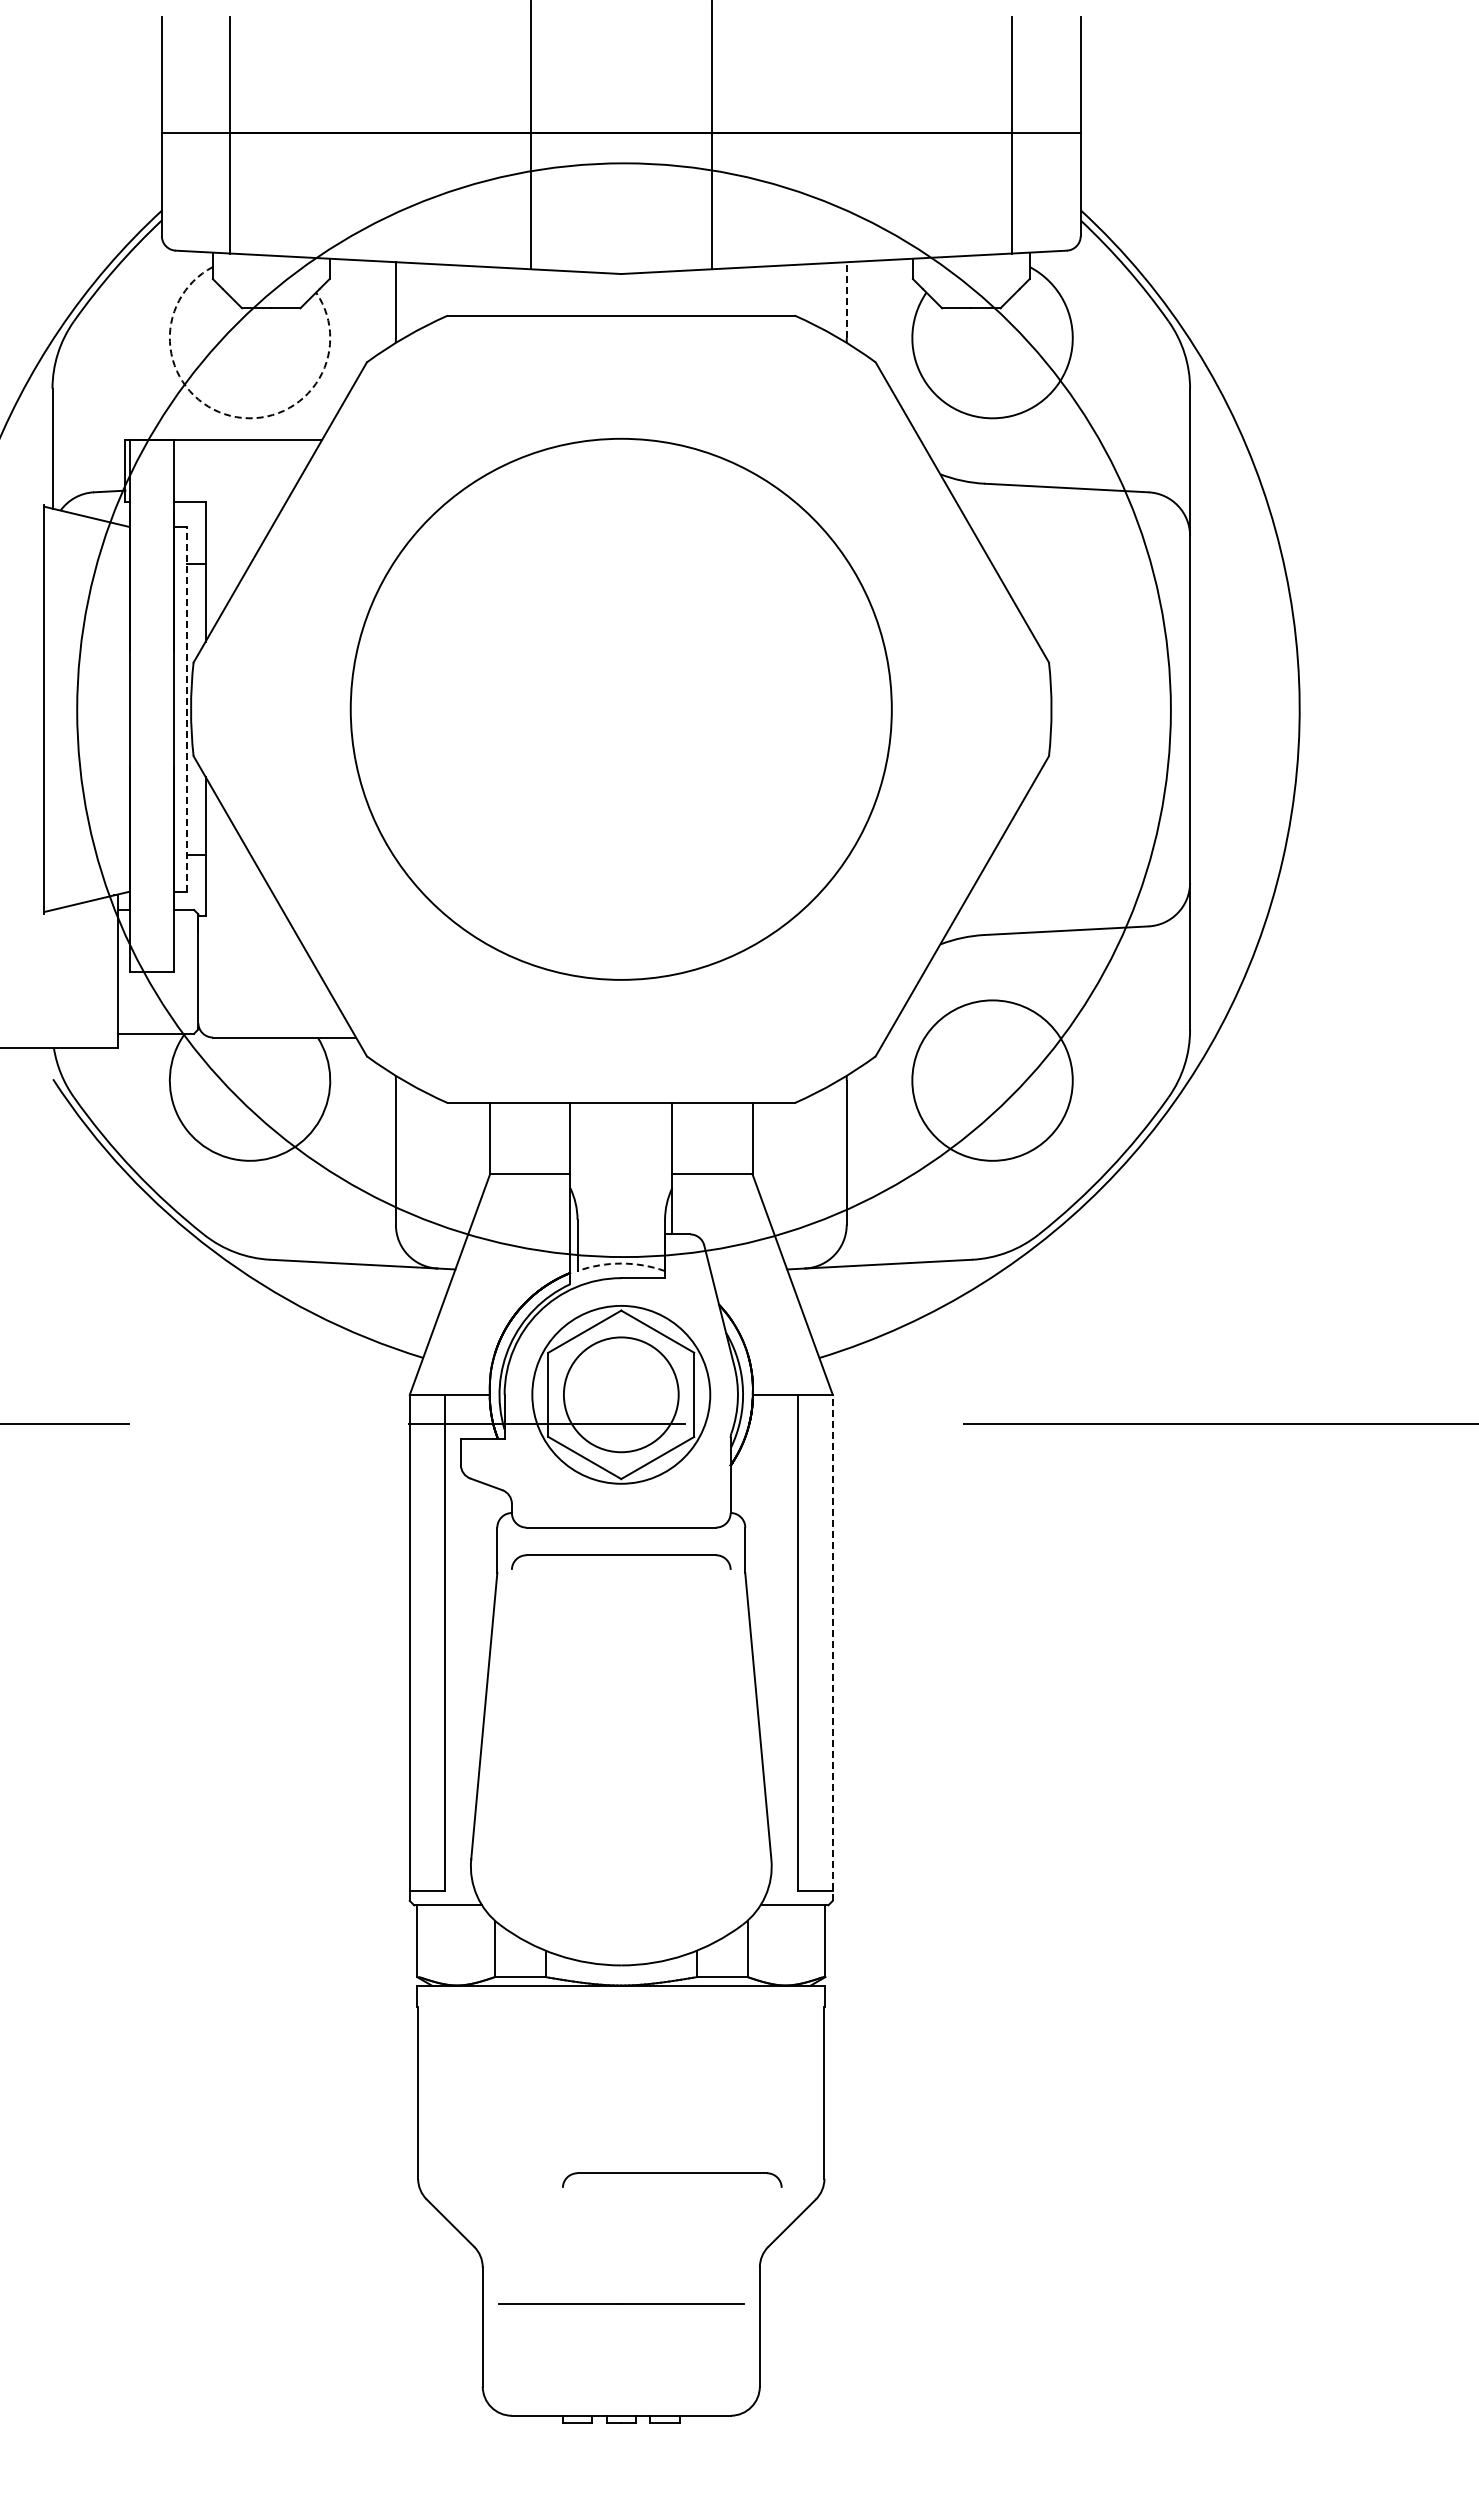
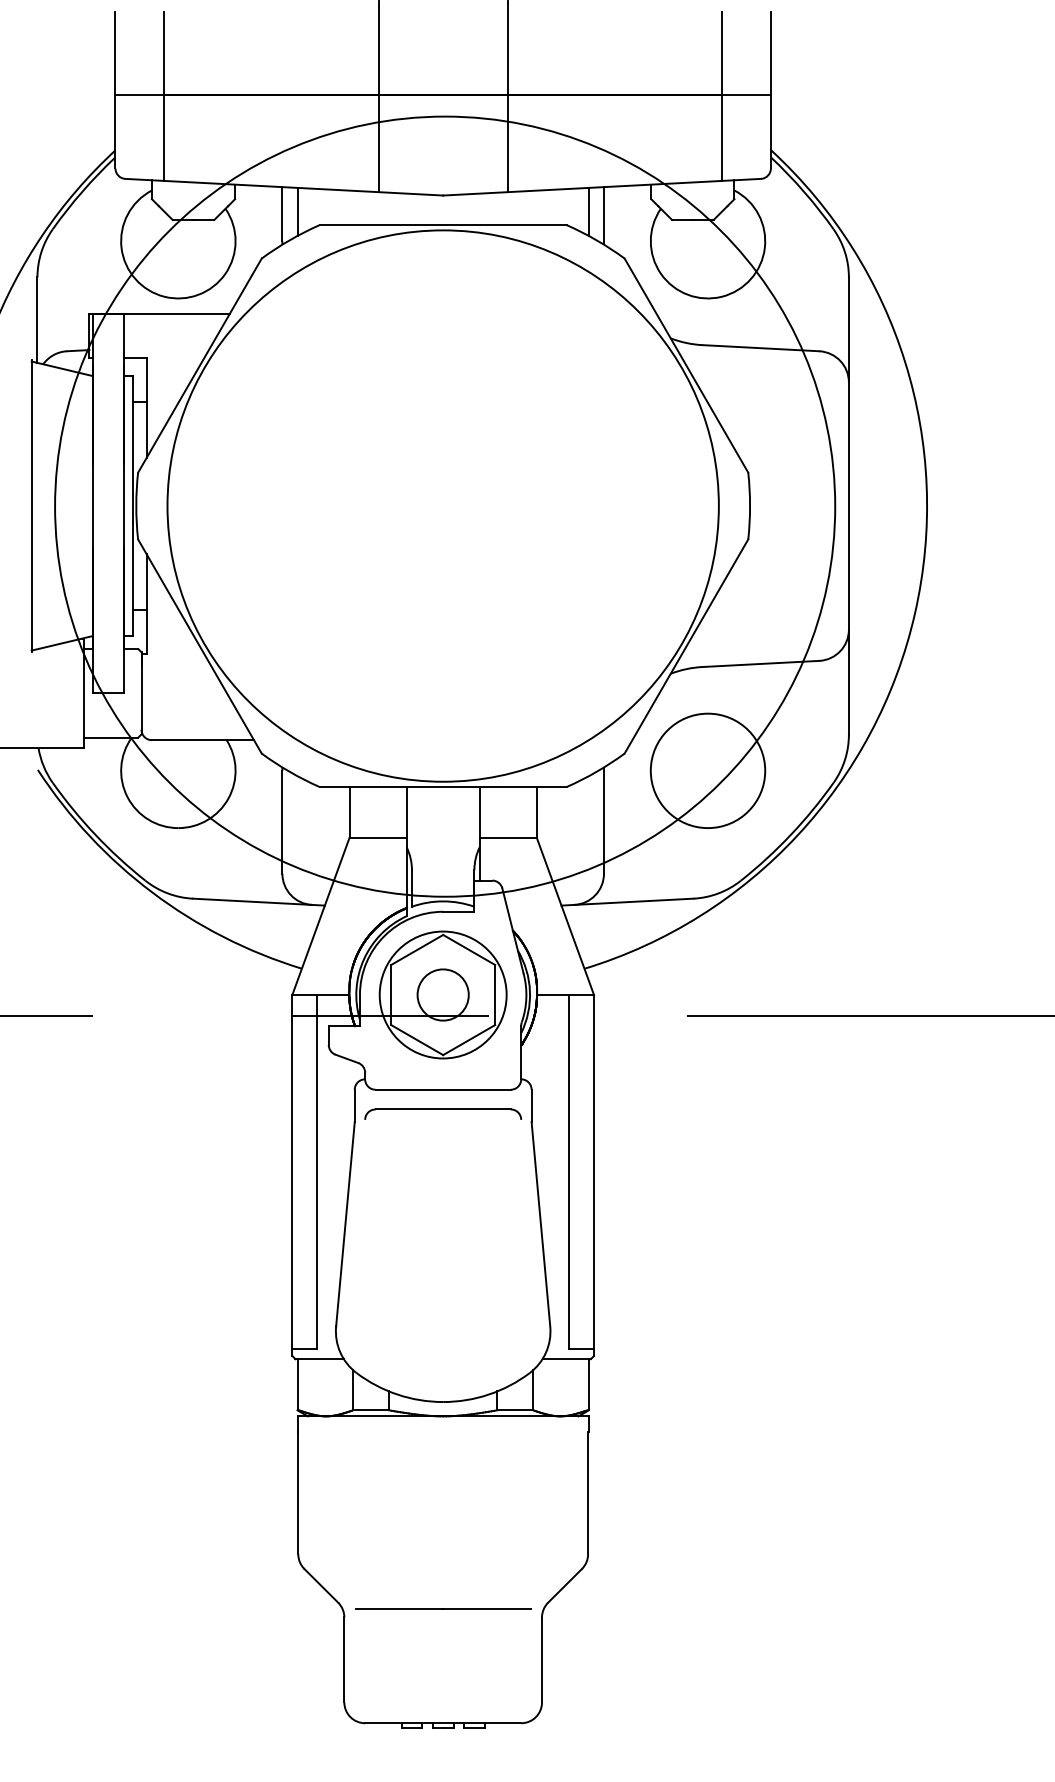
line: (417, 296) -> (297, 211), added
line: (825, 296) -> (588, 211), added
line: (846, 300) -> (603, 214), dashed -> solid
arc: (230, 415) -> (164, 296), dashed -> solid
line: (186, 708) -> (133, 505), dashed -> solid
circle: (620, 708) -> (442, 505), size x1.43
arc: (621, 1263) -> (443, 901), dashed -> solid
circle: (621, 1394) -> (443, 994), size x0.62
line: (832, 1647) -> (593, 1175), dashed -> solid
part: (672, 2179) -> (479, 1554), removed
line: (621, 2303) -> (443, 1608), moved

